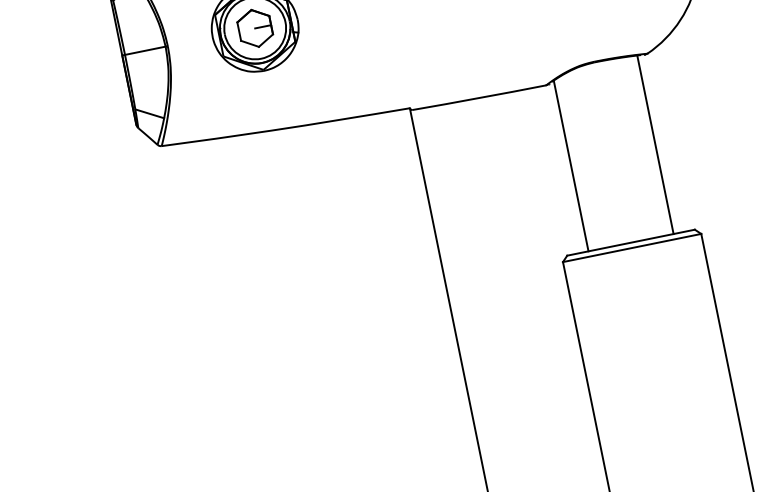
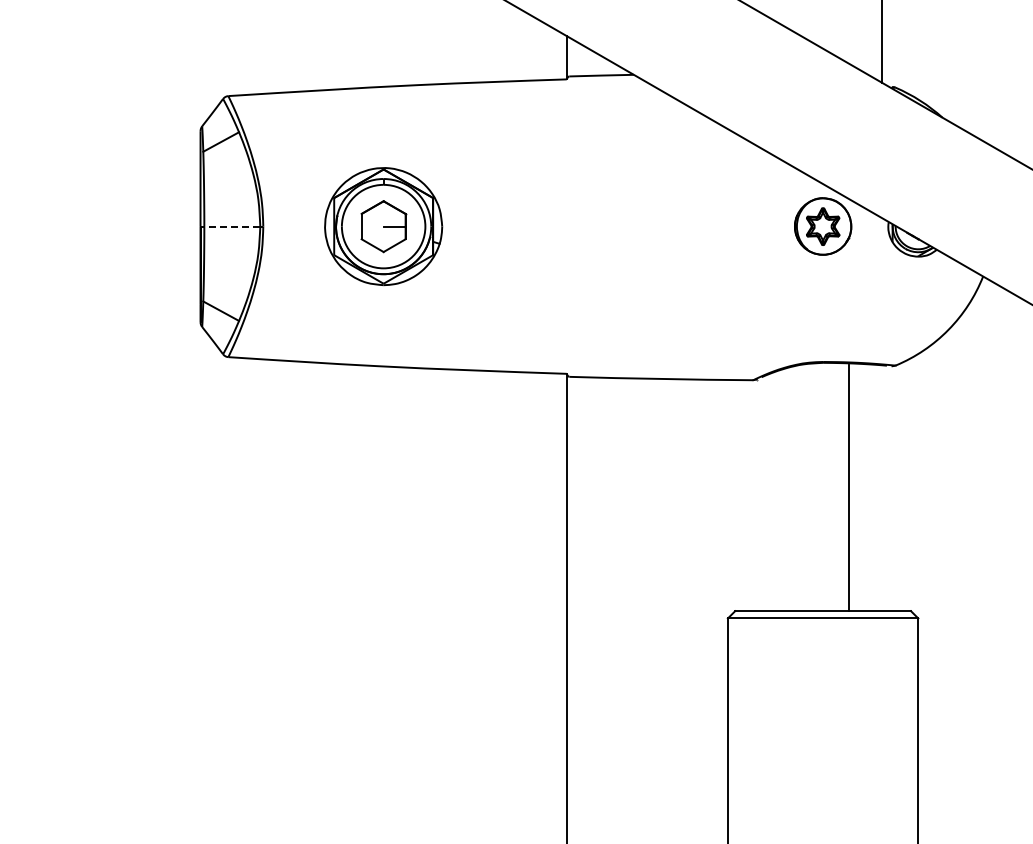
line: (145, 50) -> (232, 226), solid -> dashed
line: (655, 145) -> (848, 488), moved
line: (571, 165) -> (764, 493), removed

